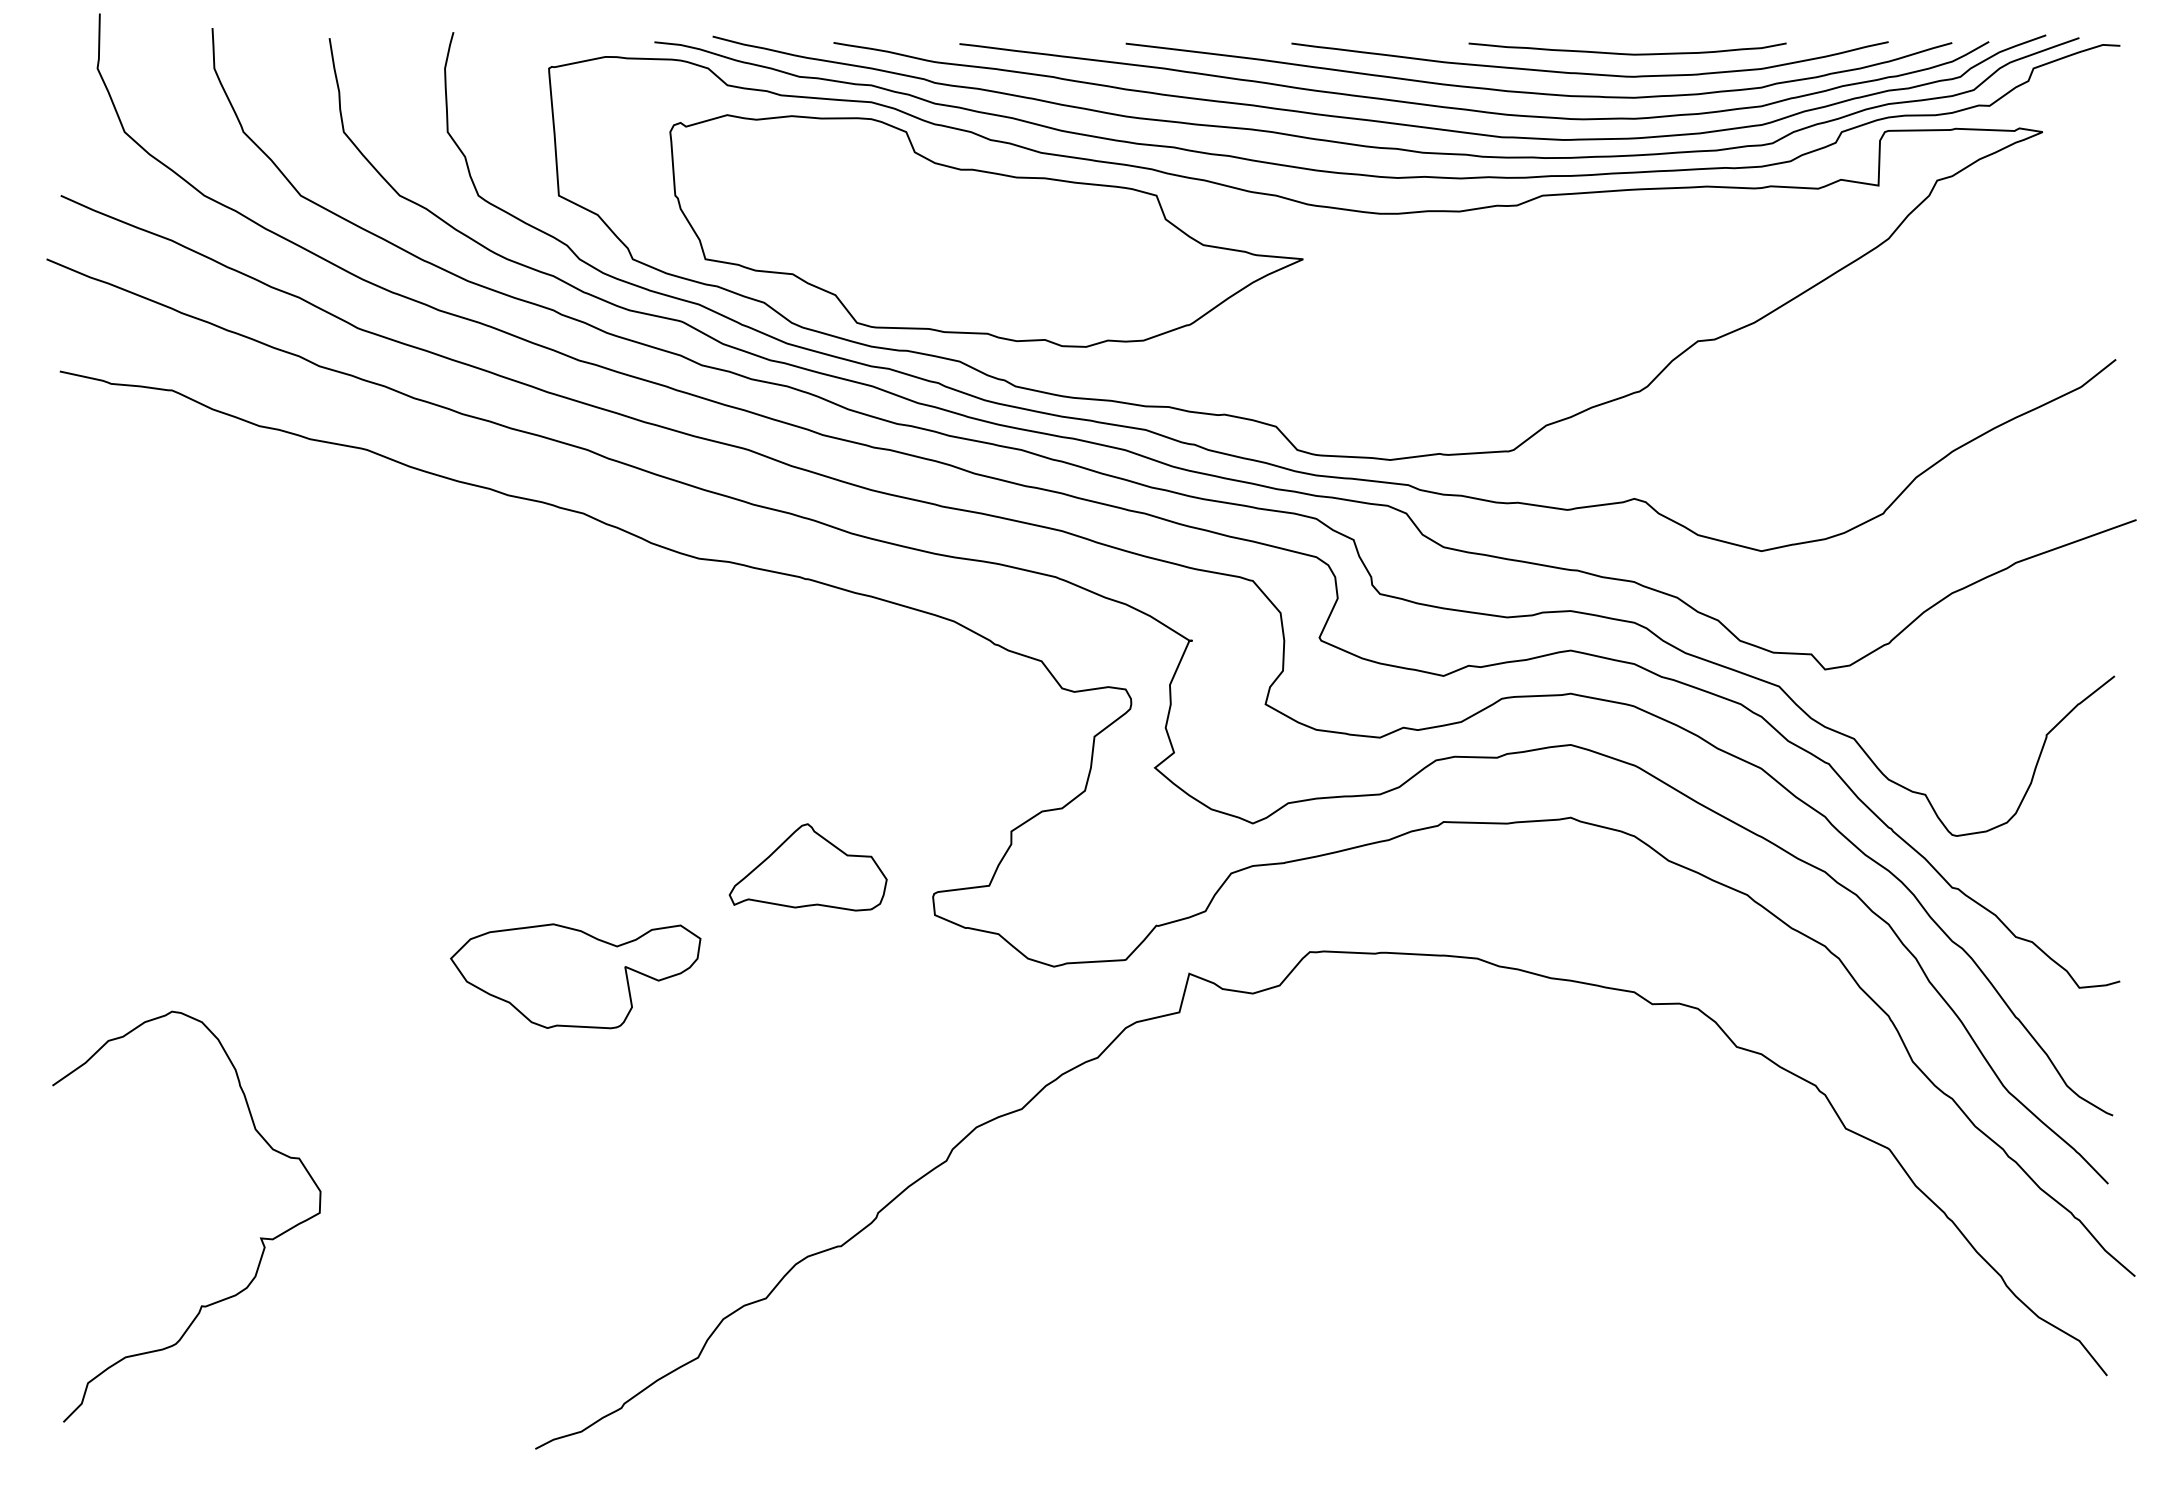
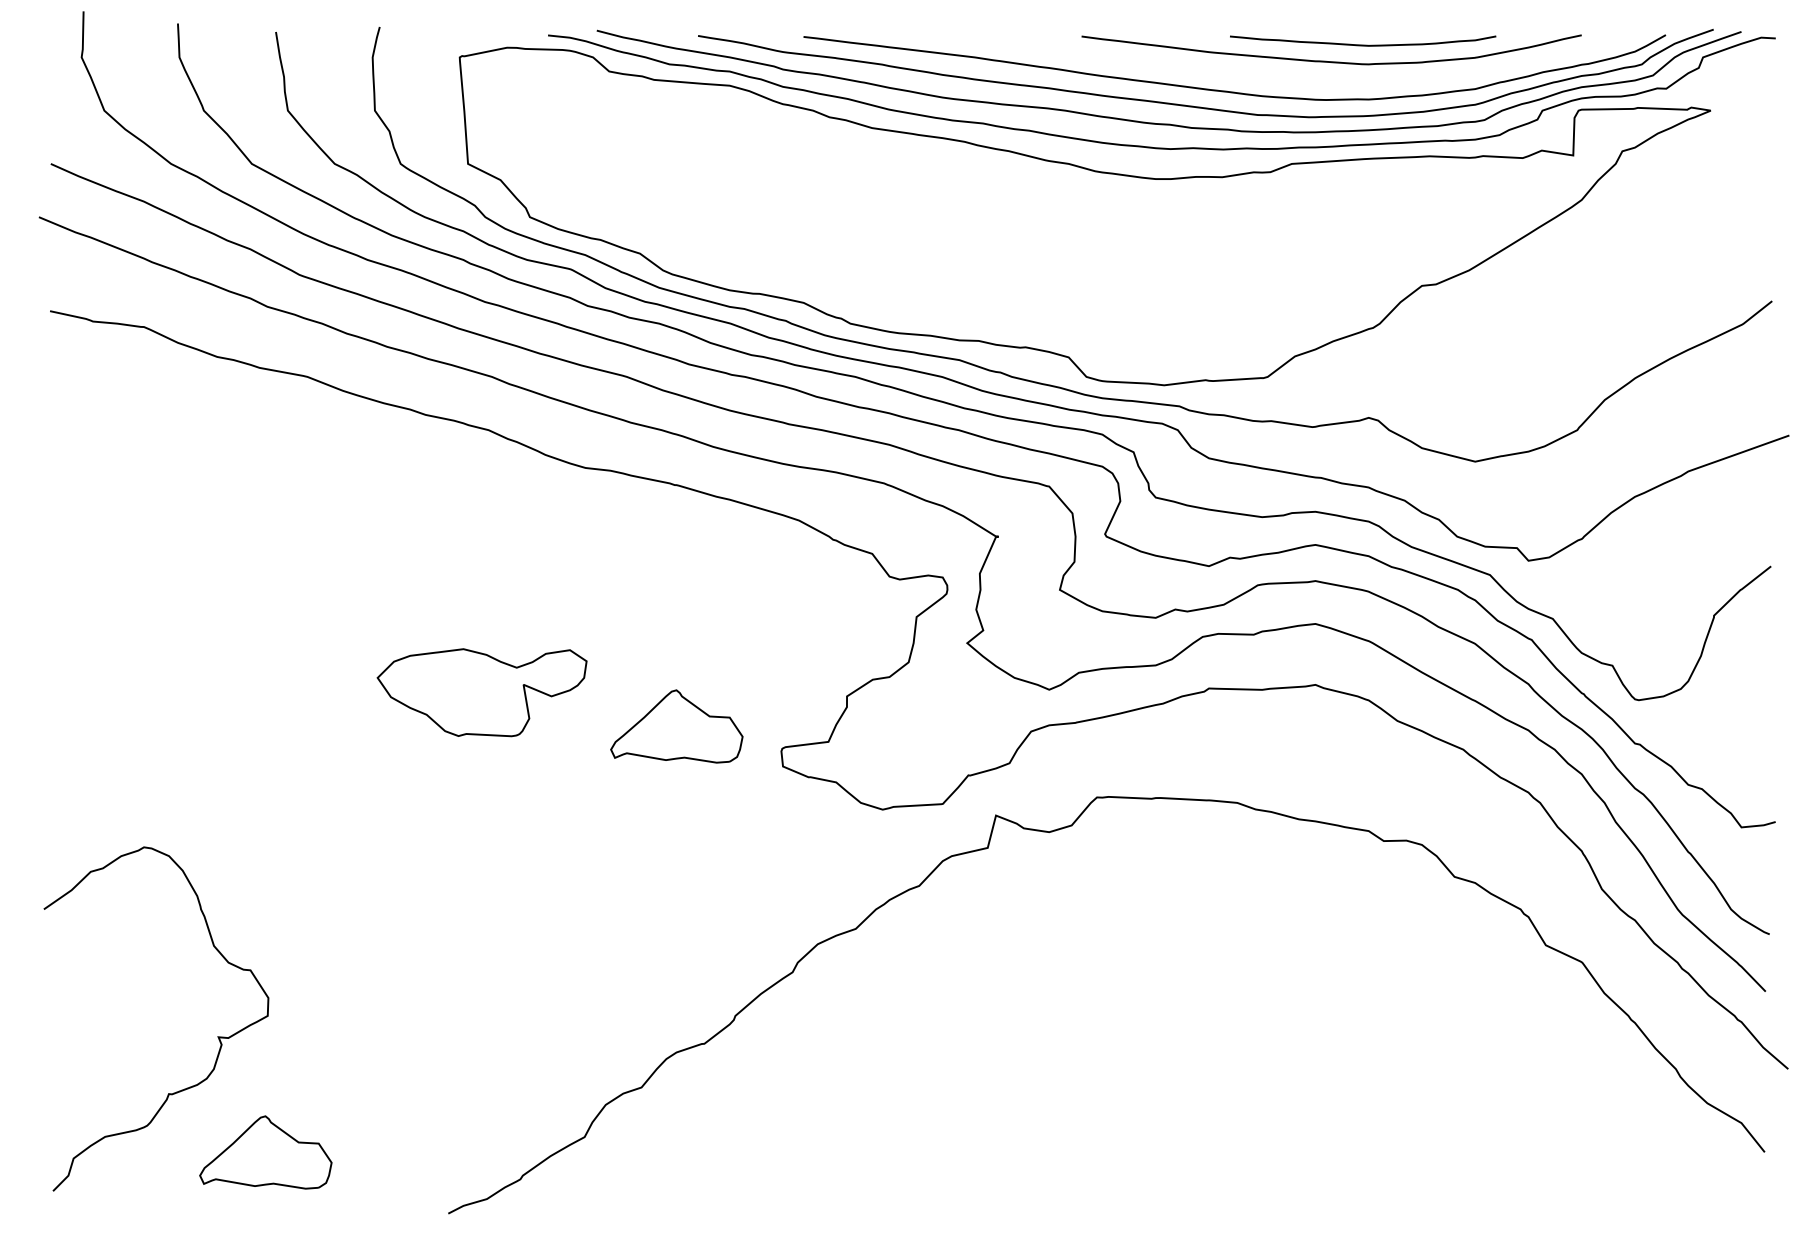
curve: (1538, 92) -> (1288, 77), removed
part: (985, 230) -> (825, 193), removed
part: (574, 976) -> (481, 692), moved
part: (317, 1376) -> (265, 1152), added

